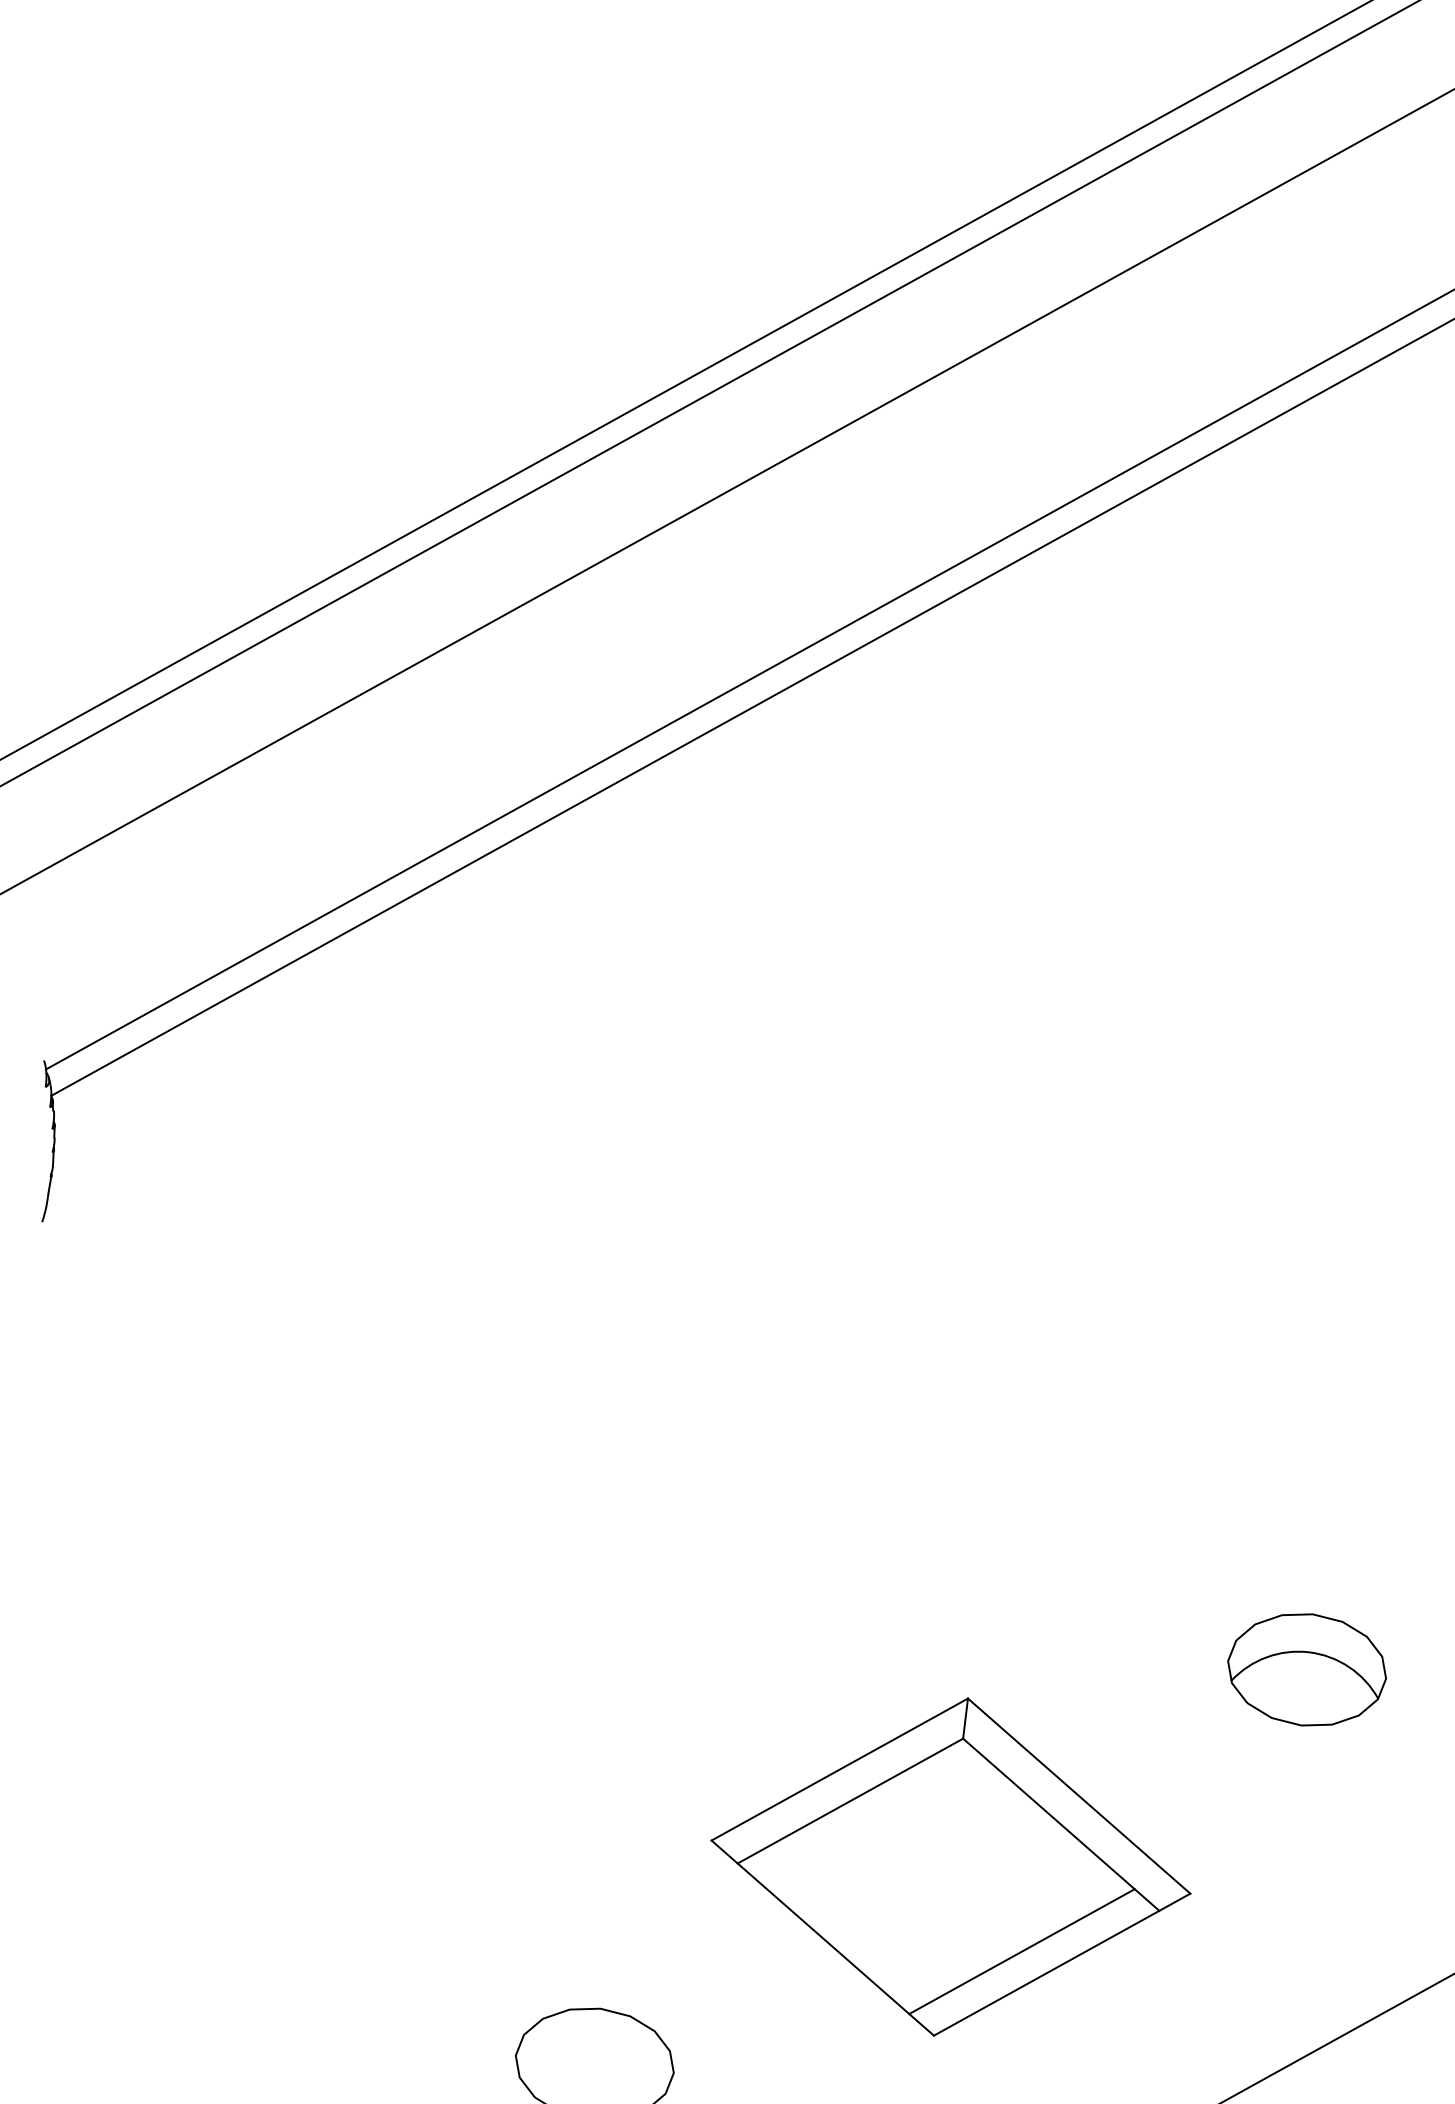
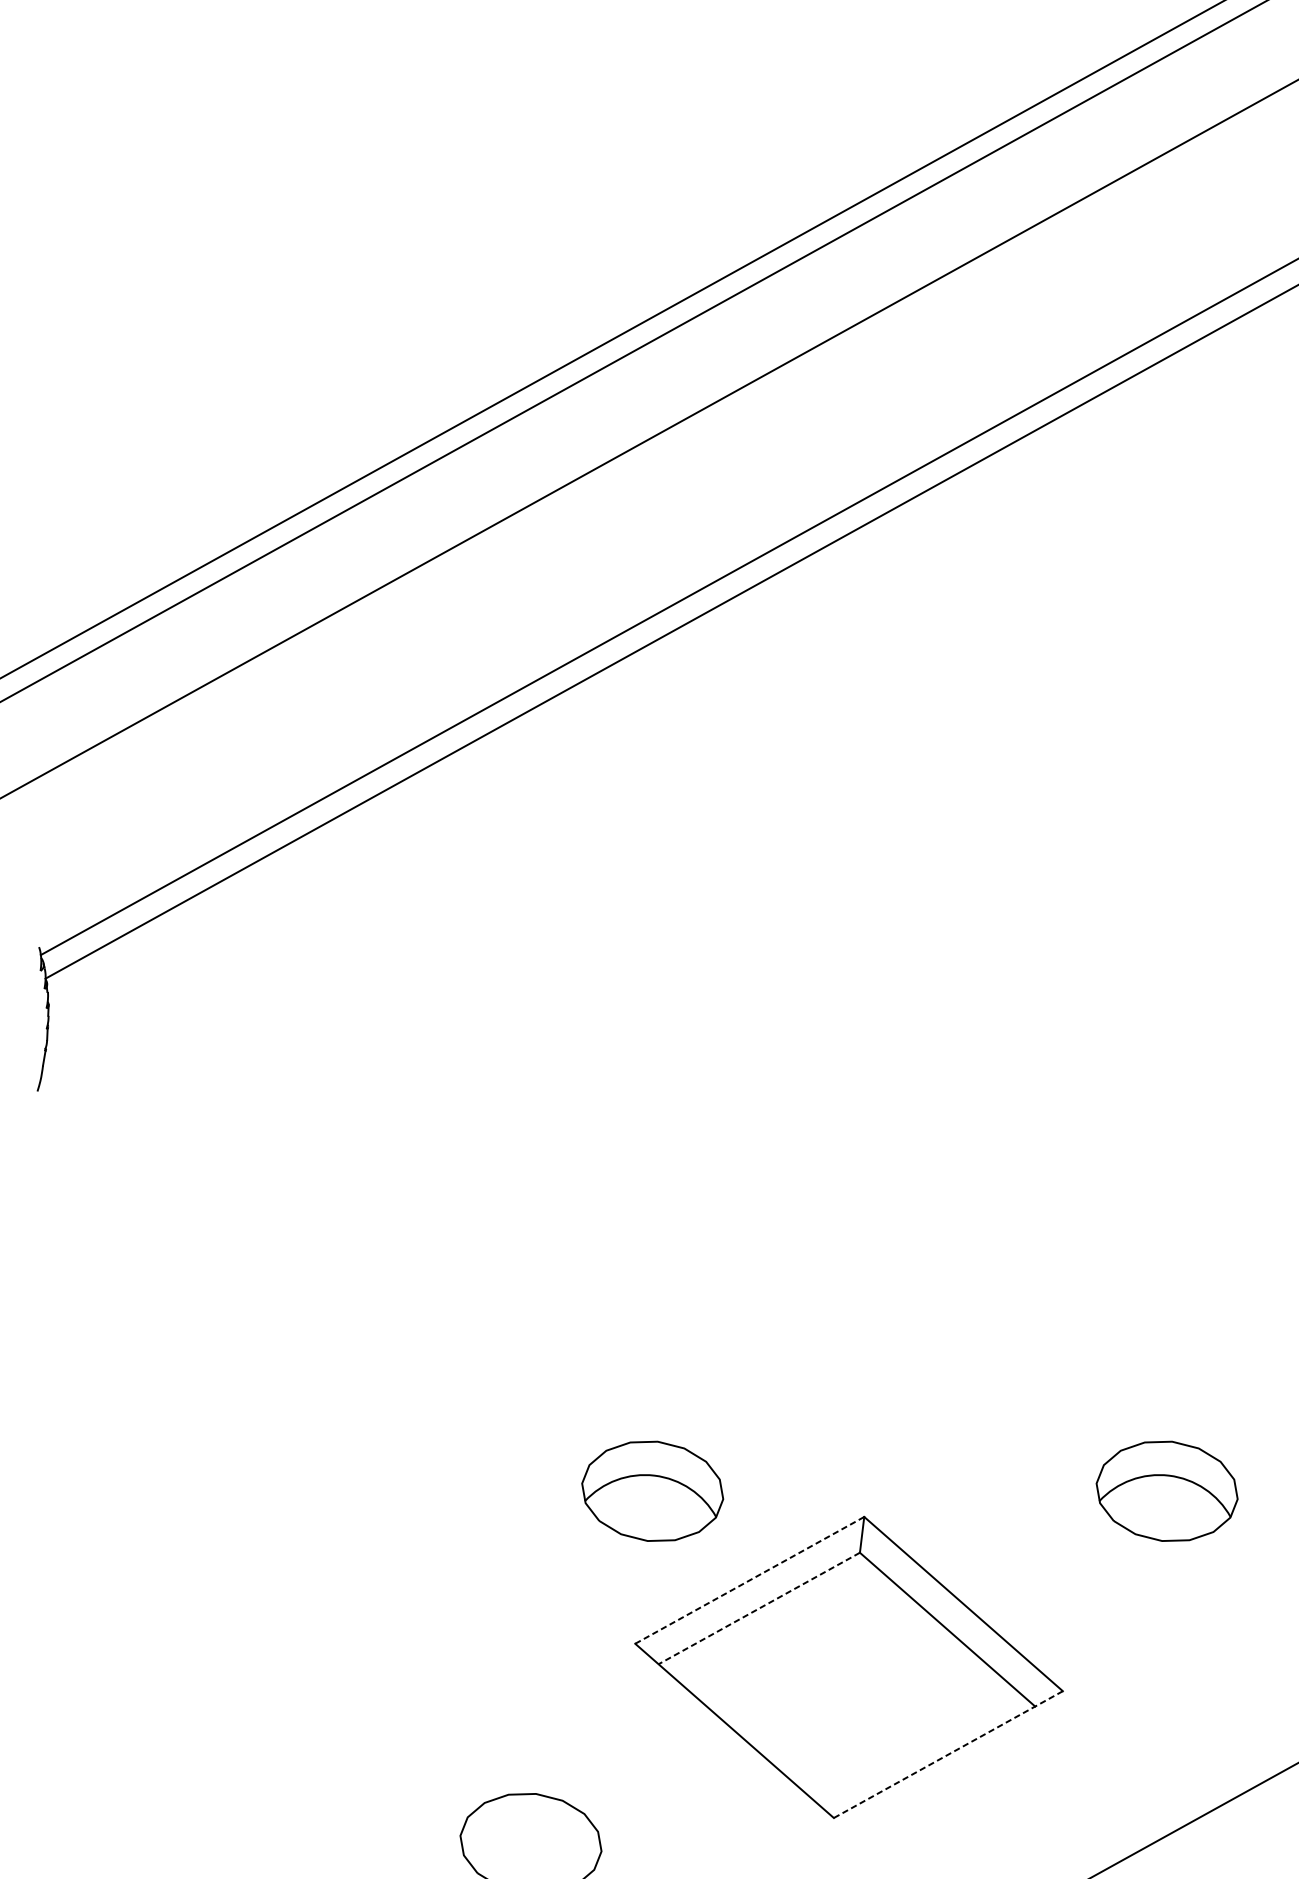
part: (730, 1669) -> (652, 1490), added
line: (839, 1769) -> (749, 1580), solid -> dashed
line: (850, 1801) -> (759, 1608), solid -> dashed
line: (1021, 1951) -> (912, 1742), removed
line: (1062, 1964) -> (948, 1754), solid -> dashed

